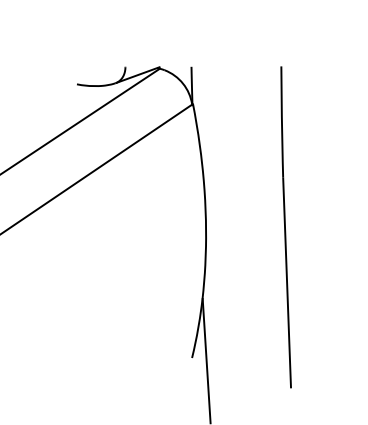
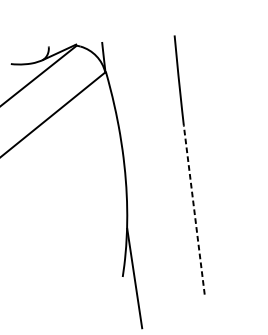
line: (287, 282) -> (194, 209), solid -> dashed

